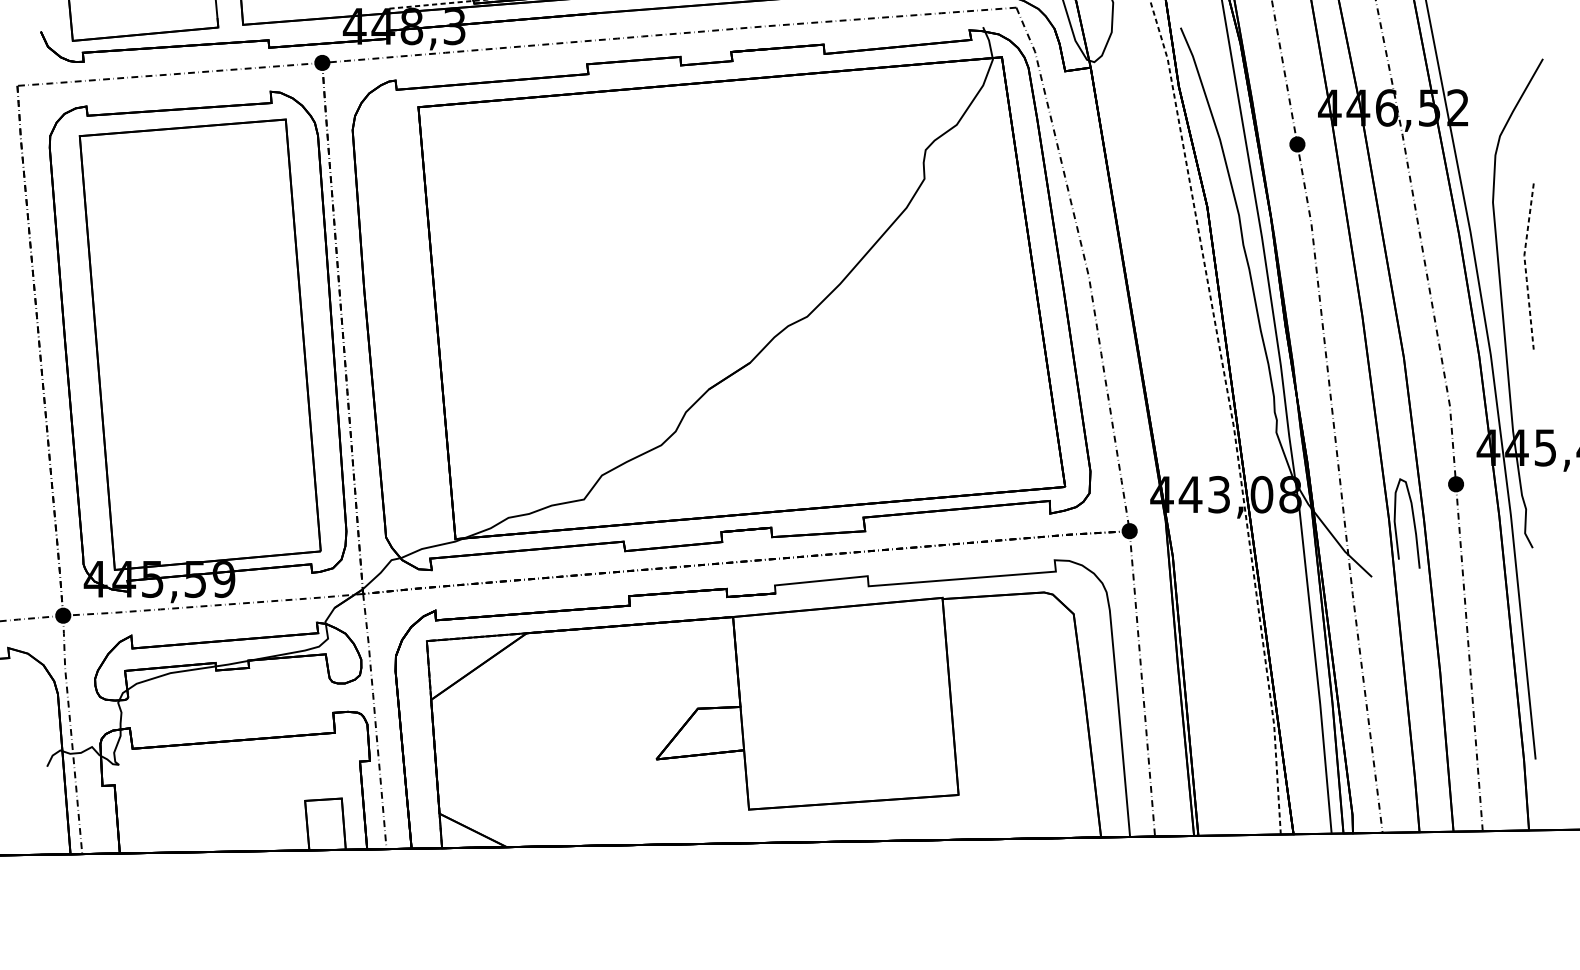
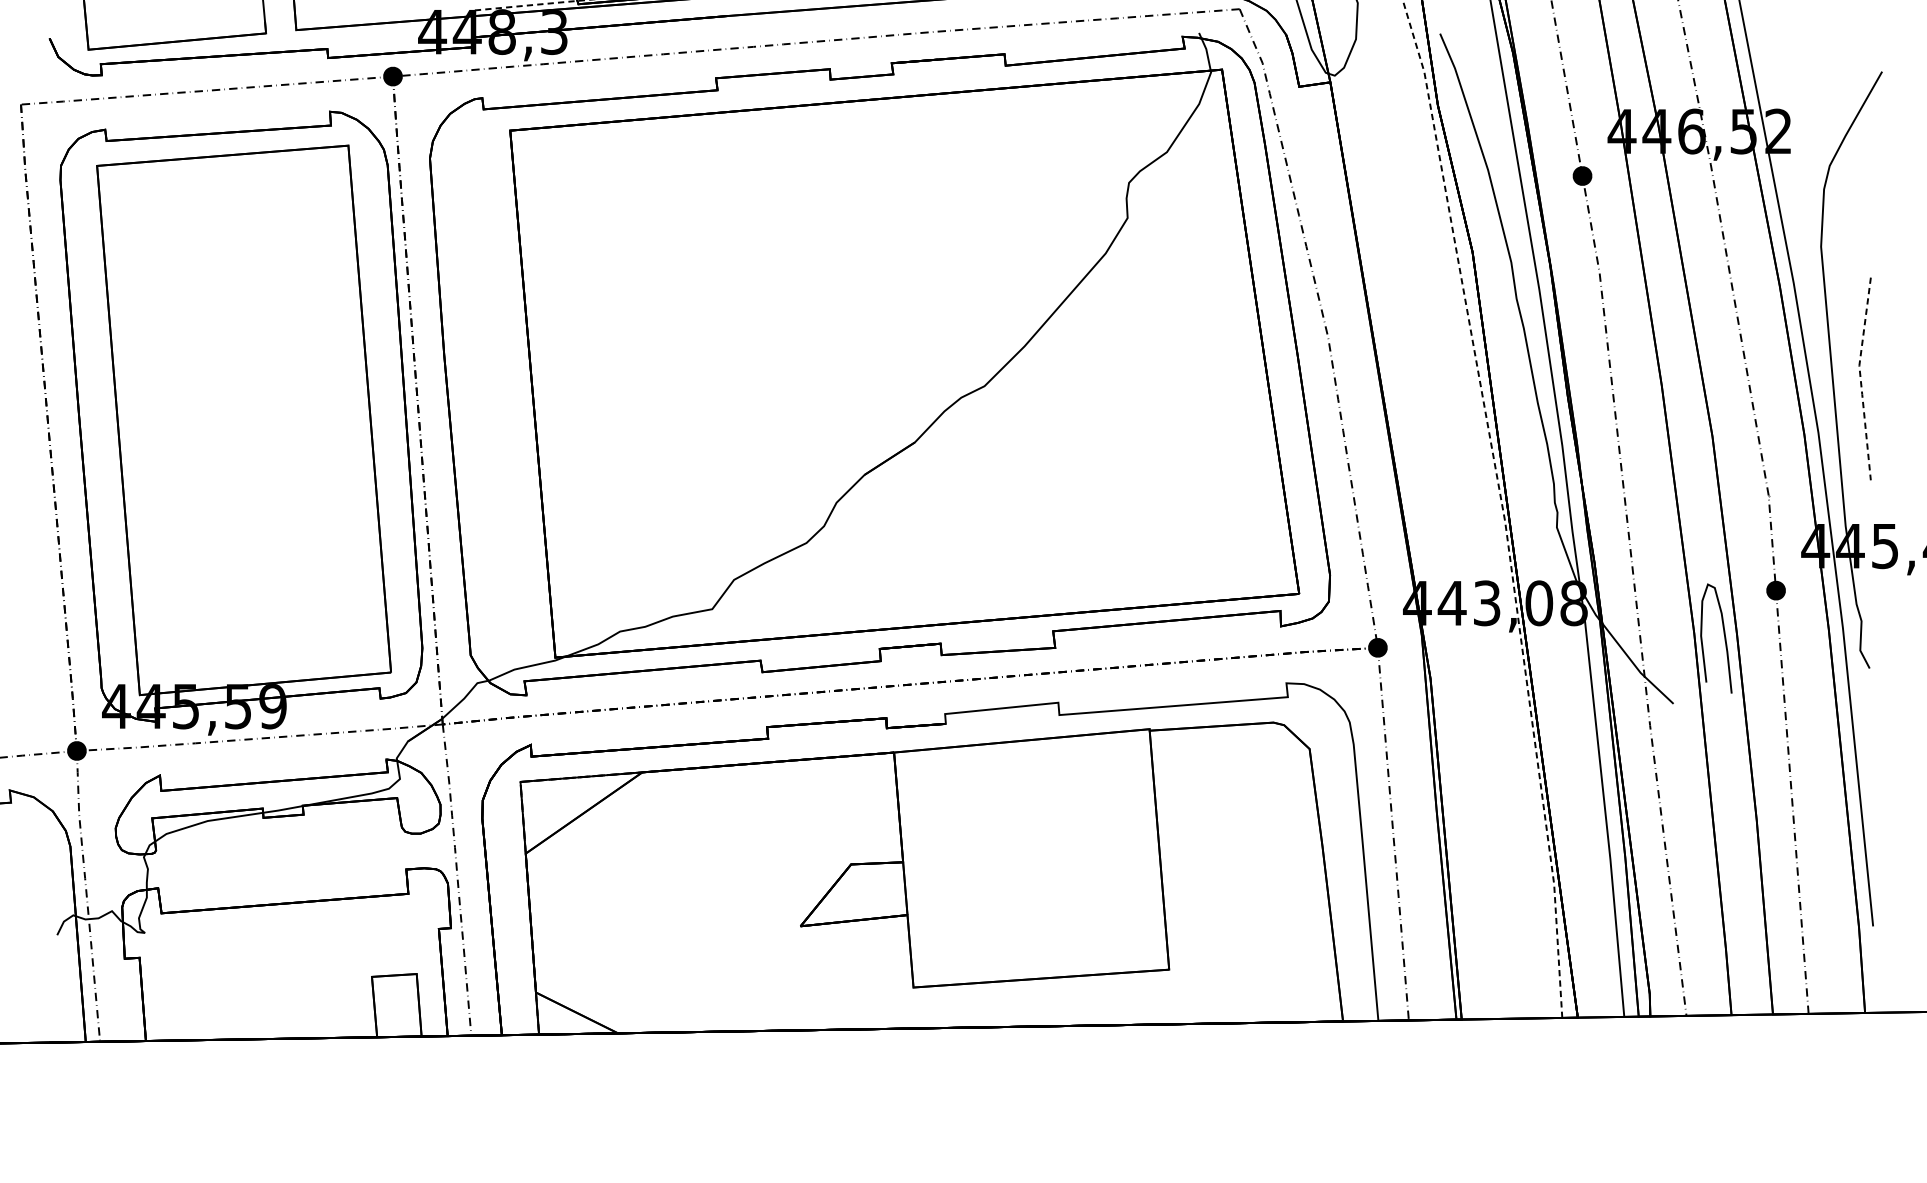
curve: (1526, 264) -> (1861, 376), moved

